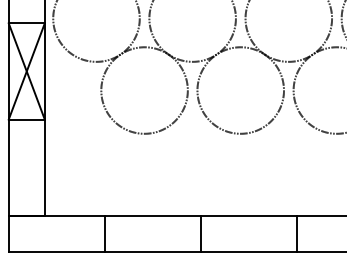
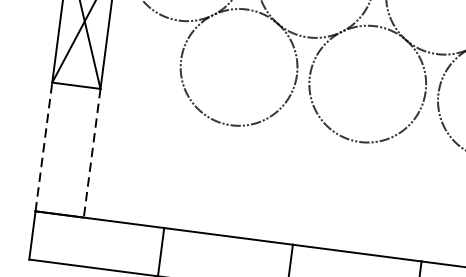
line: (8, 167) -> (43, 146), solid -> dashed
line: (44, 168) -> (91, 154), solid -> dashed

